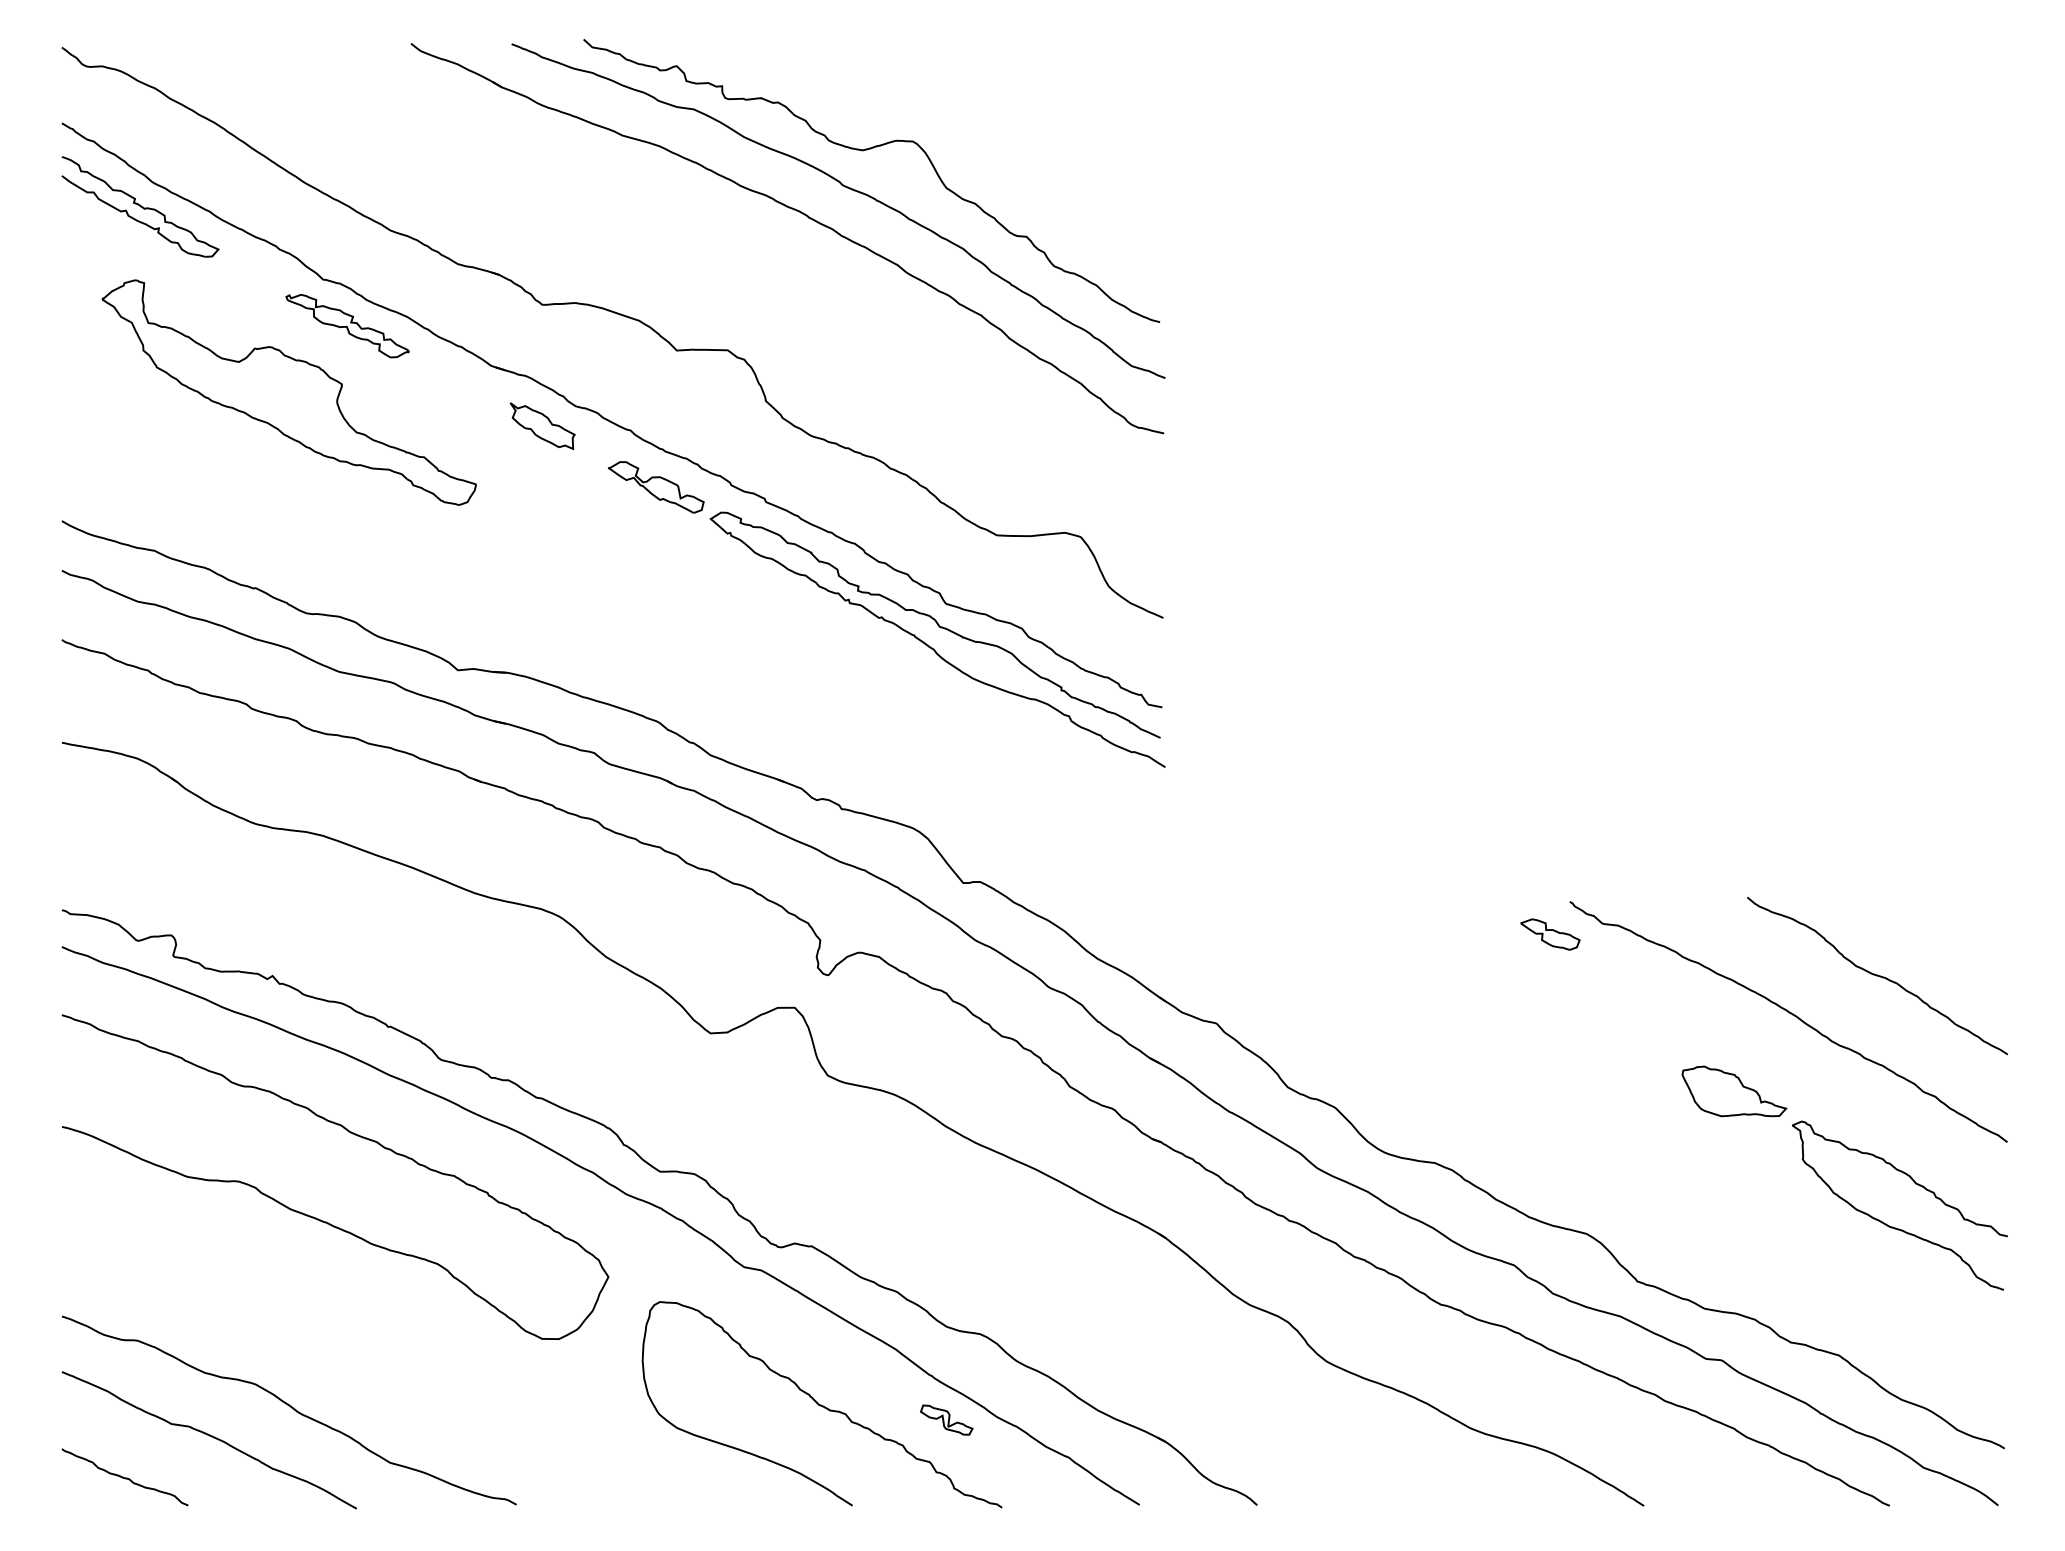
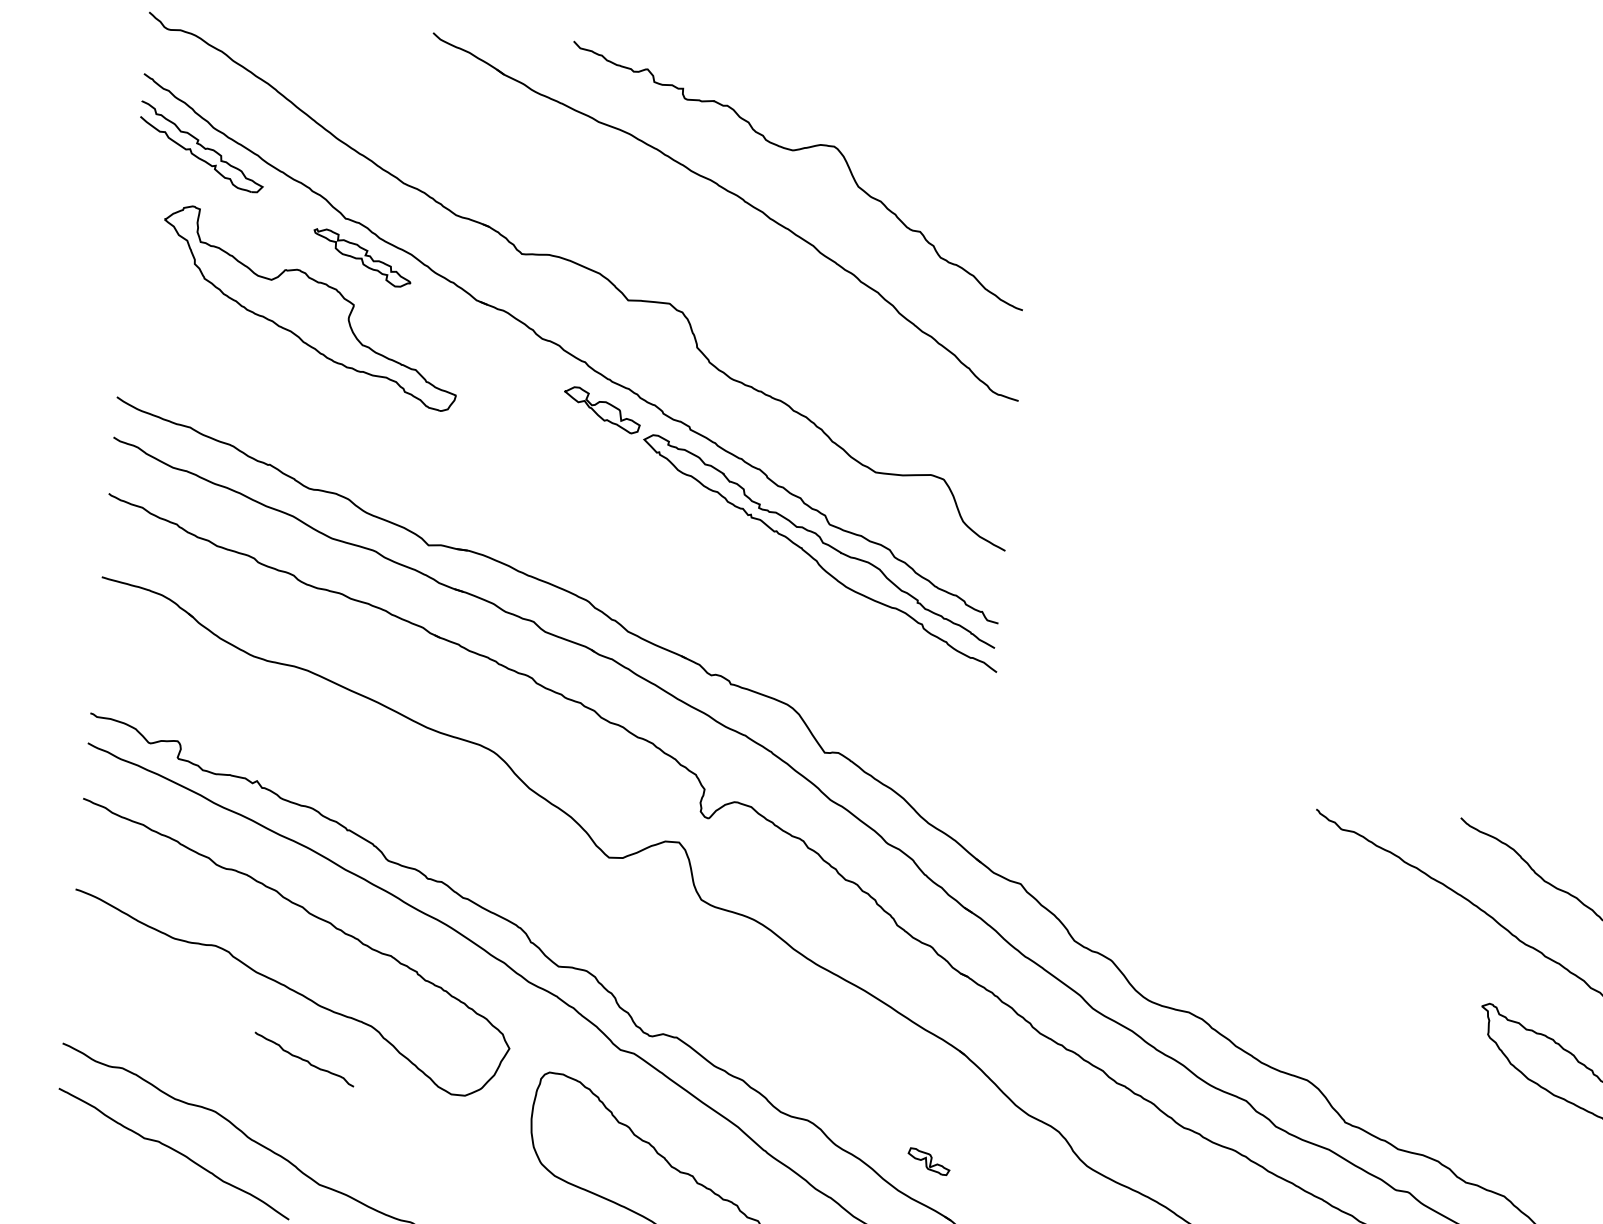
curve: (849, 189) -> (779, 181), removed
part: (542, 426) -> (513, 352), removed
part: (1550, 934) -> (1298, 834), removed
part: (1734, 1091) -> (1437, 974), removed
part: (946, 1419) -> (928, 1161), moved
curve: (124, 1477) -> (303, 1059), moved

